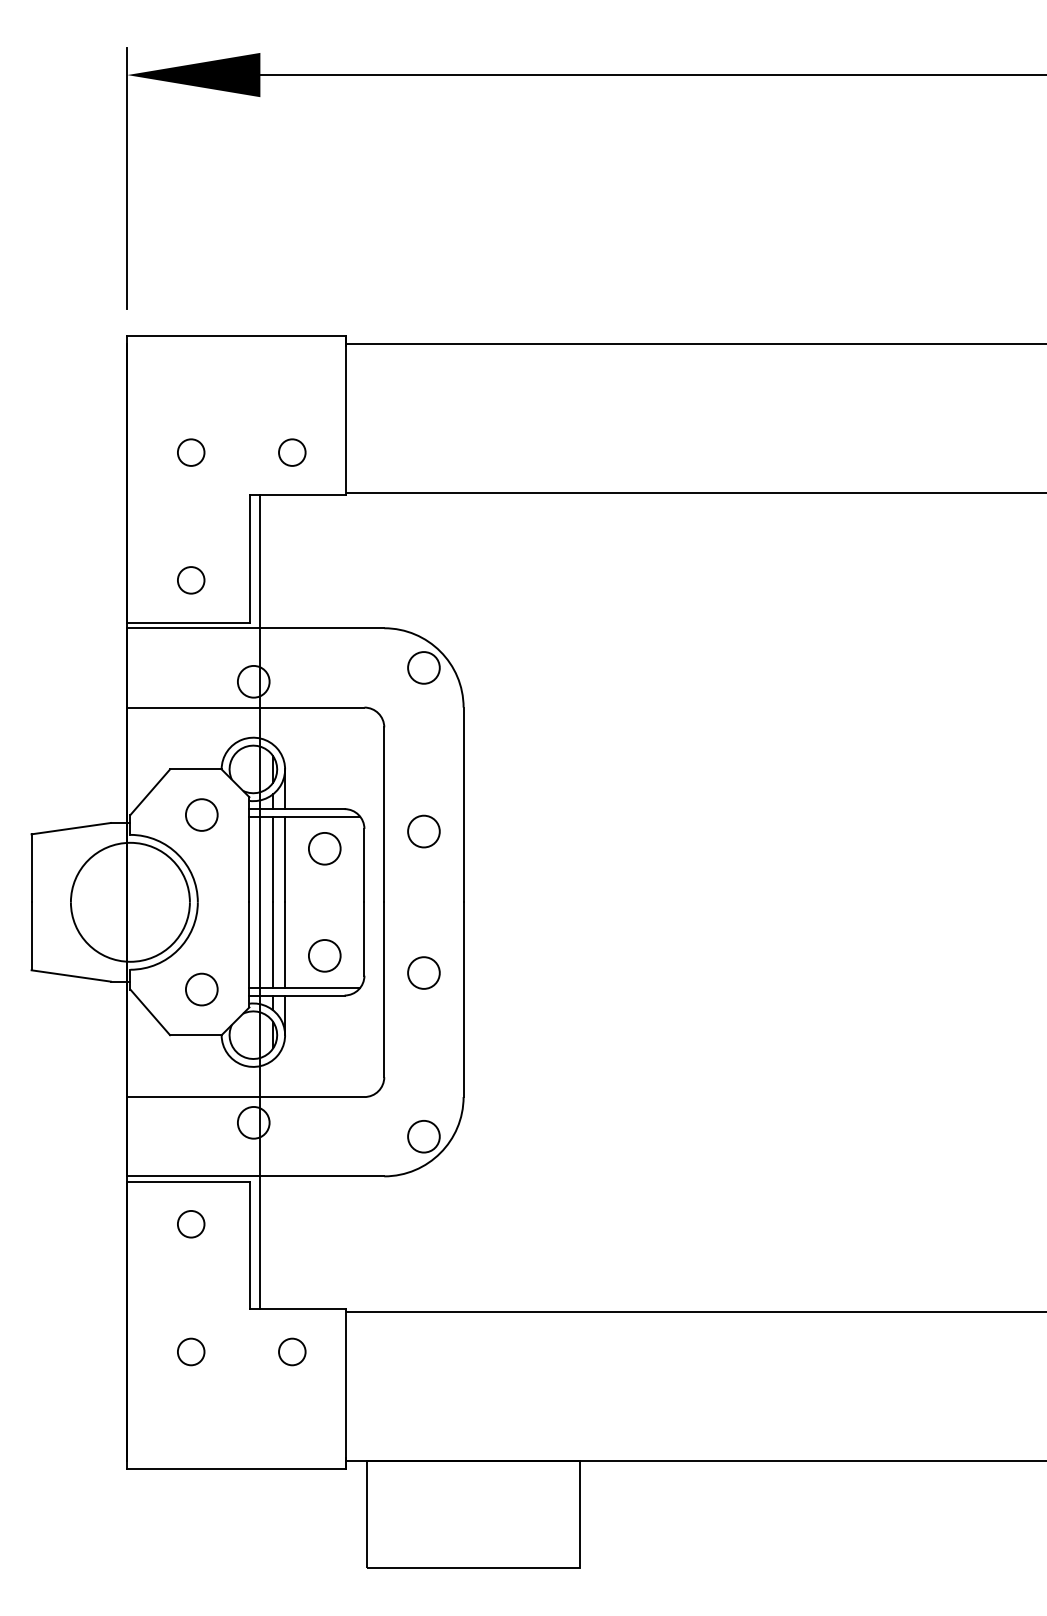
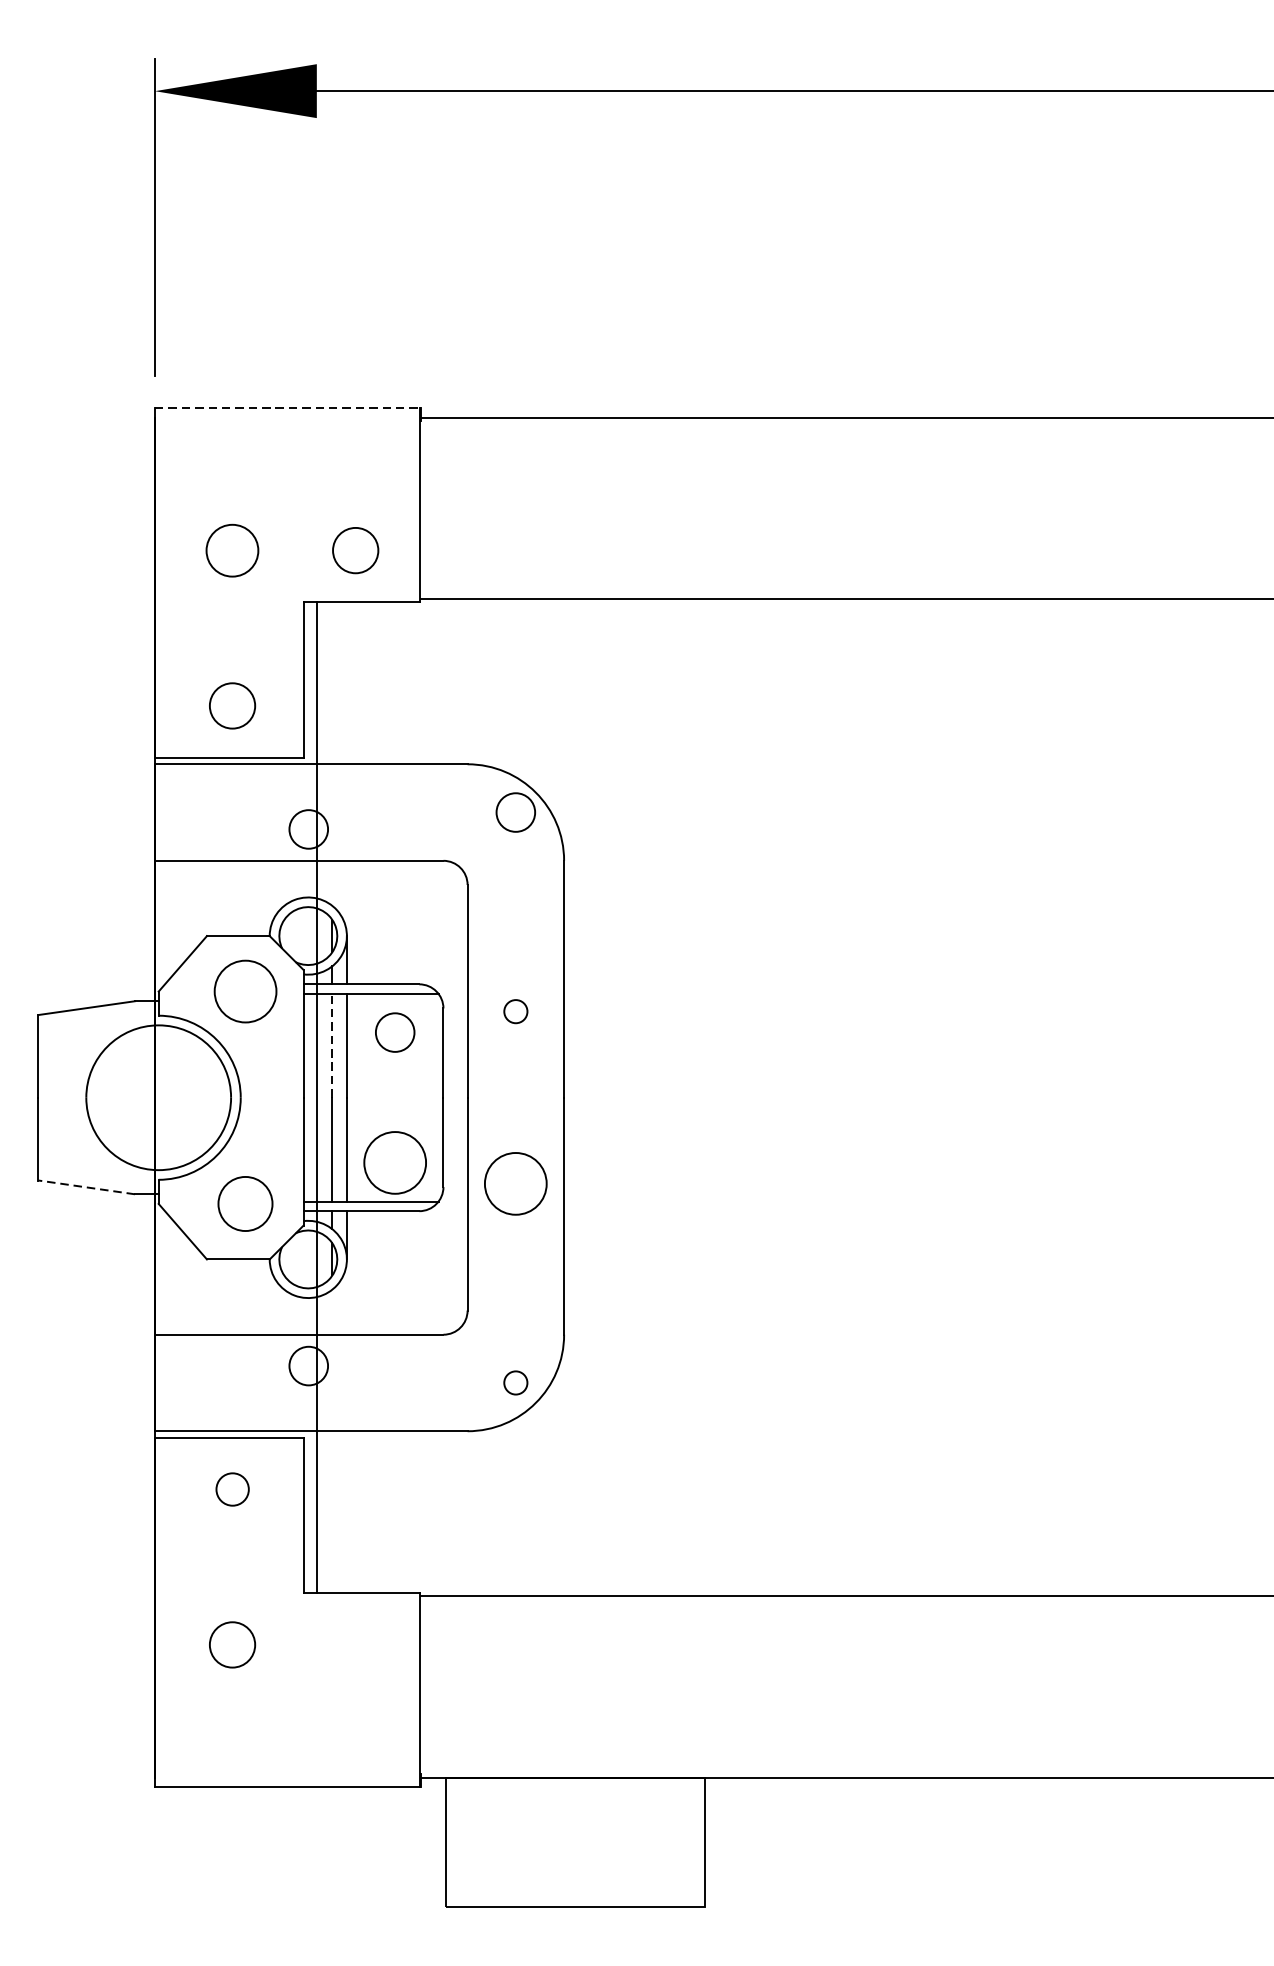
line: (236, 335) -> (287, 408), solid -> dashed
circle: (191, 452) -> (233, 550), size x1.6
circle: (292, 452) -> (355, 550), size x1.4
circle: (191, 580) -> (233, 706), size x1.4
circle: (201, 814) -> (245, 990), size x1.6
circle: (423, 831) -> (515, 1011), size x0.6
line: (273, 859) -> (332, 1045), solid -> dashed
circle: (324, 955) -> (394, 1162), size x1.6
circle: (423, 972) -> (515, 1183), size x1.6
line: (70, 975) -> (85, 1186), solid -> dashed
circle: (201, 989) -> (245, 1203), size x1.4
circle: (423, 1136) -> (515, 1382), size x0.6
circle: (191, 1351) -> (233, 1644), size x1.4
circle: (292, 1351) -> (355, 1644), removed

